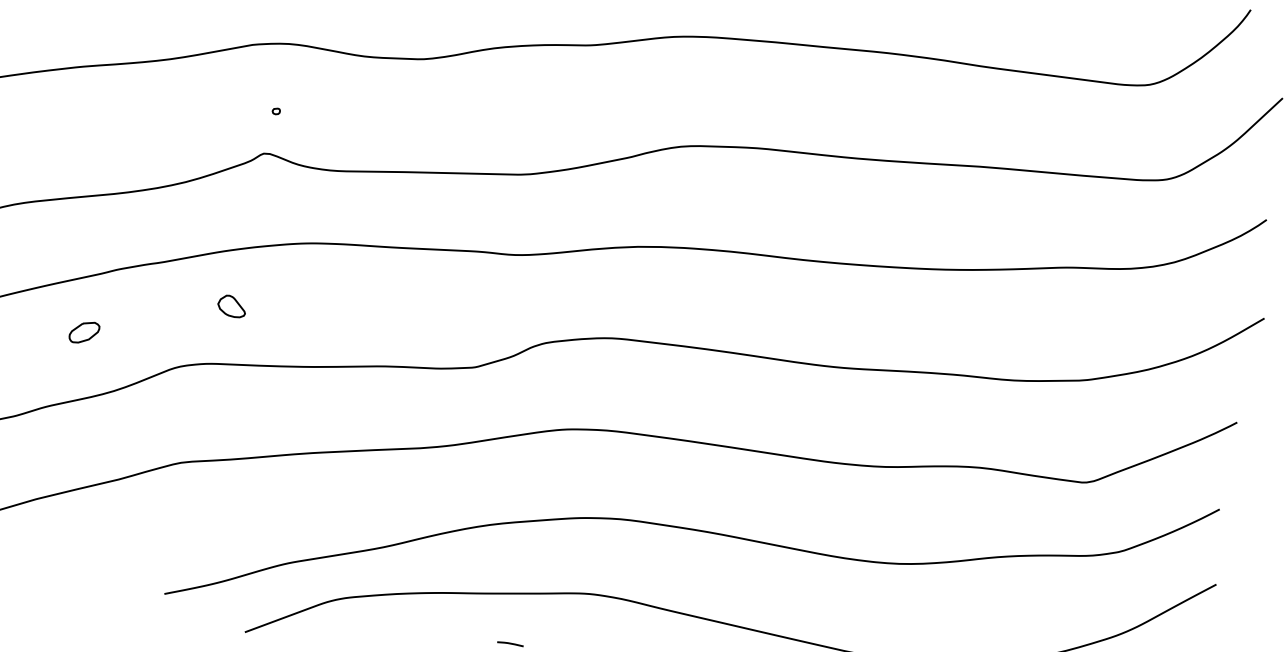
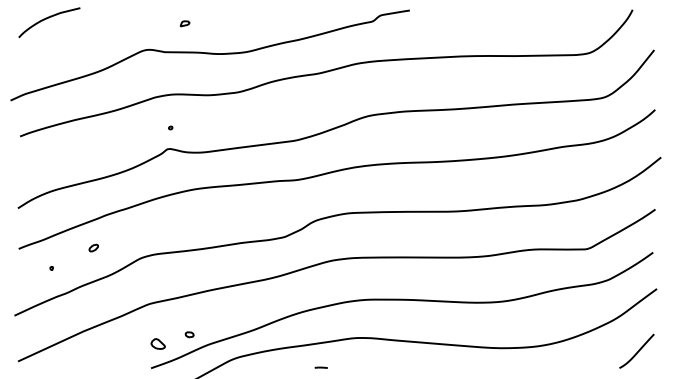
part: (230, 305) -> (157, 343), moved
part: (83, 331) -> (93, 247), size x0.62
part: (252, 536) -> (189, 334), added

